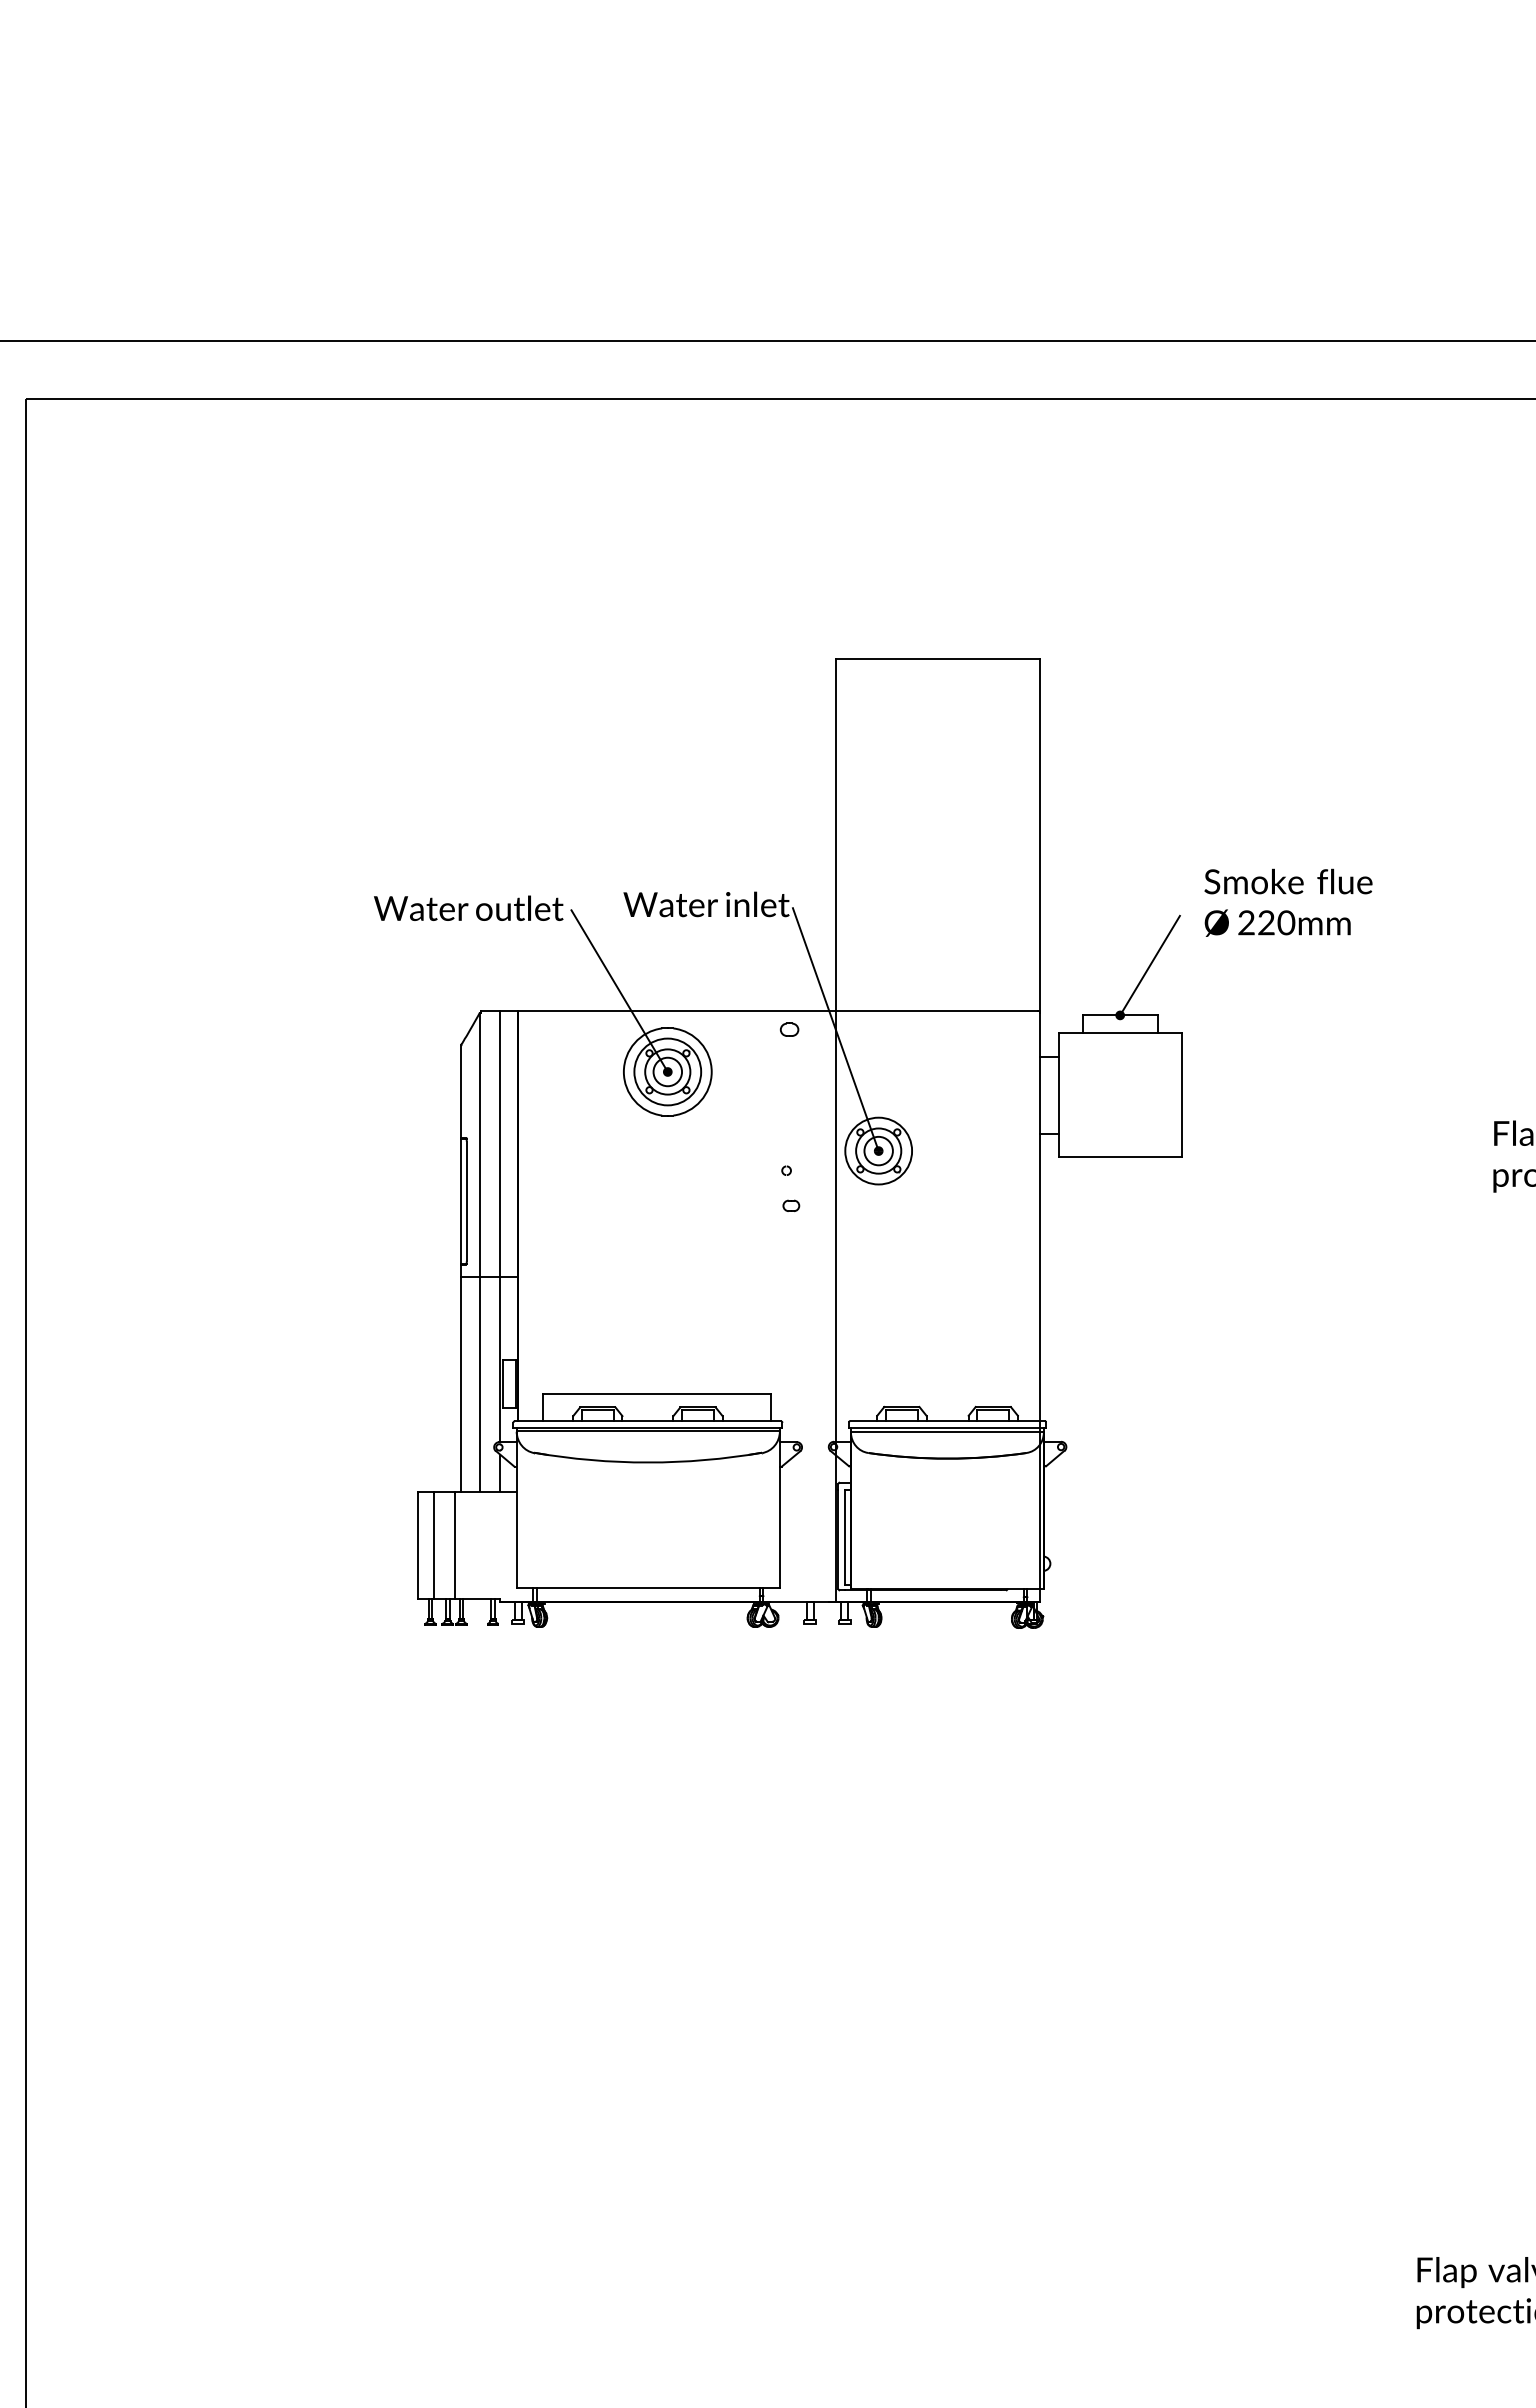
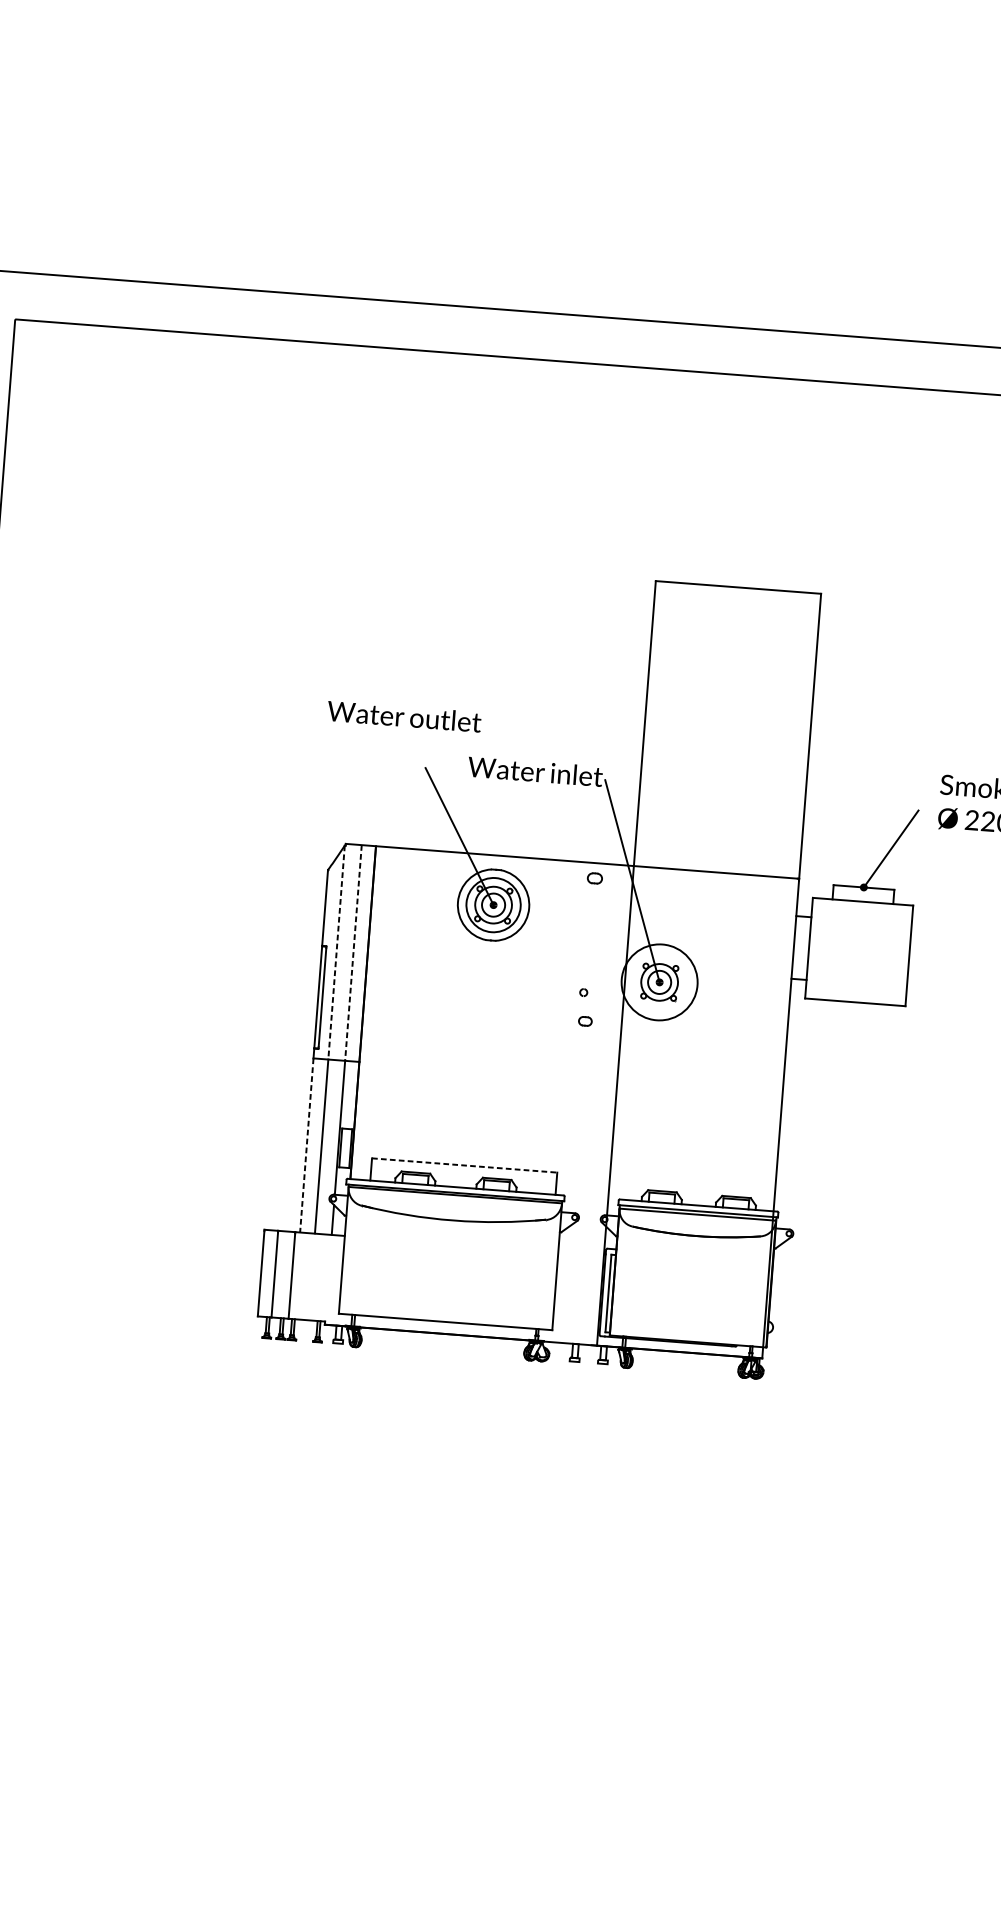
text: (468, 907) -> (404, 716), moved
line: (479, 1144) -> (336, 952), solid -> dashed
line: (500, 1144) -> (353, 953), solid -> dashed
circle: (878, 1150) -> (659, 981), size x1.4
line: (461, 1384) -> (306, 1145), solid -> dashed
line: (657, 1393) -> (465, 1165), solid -> dashed

